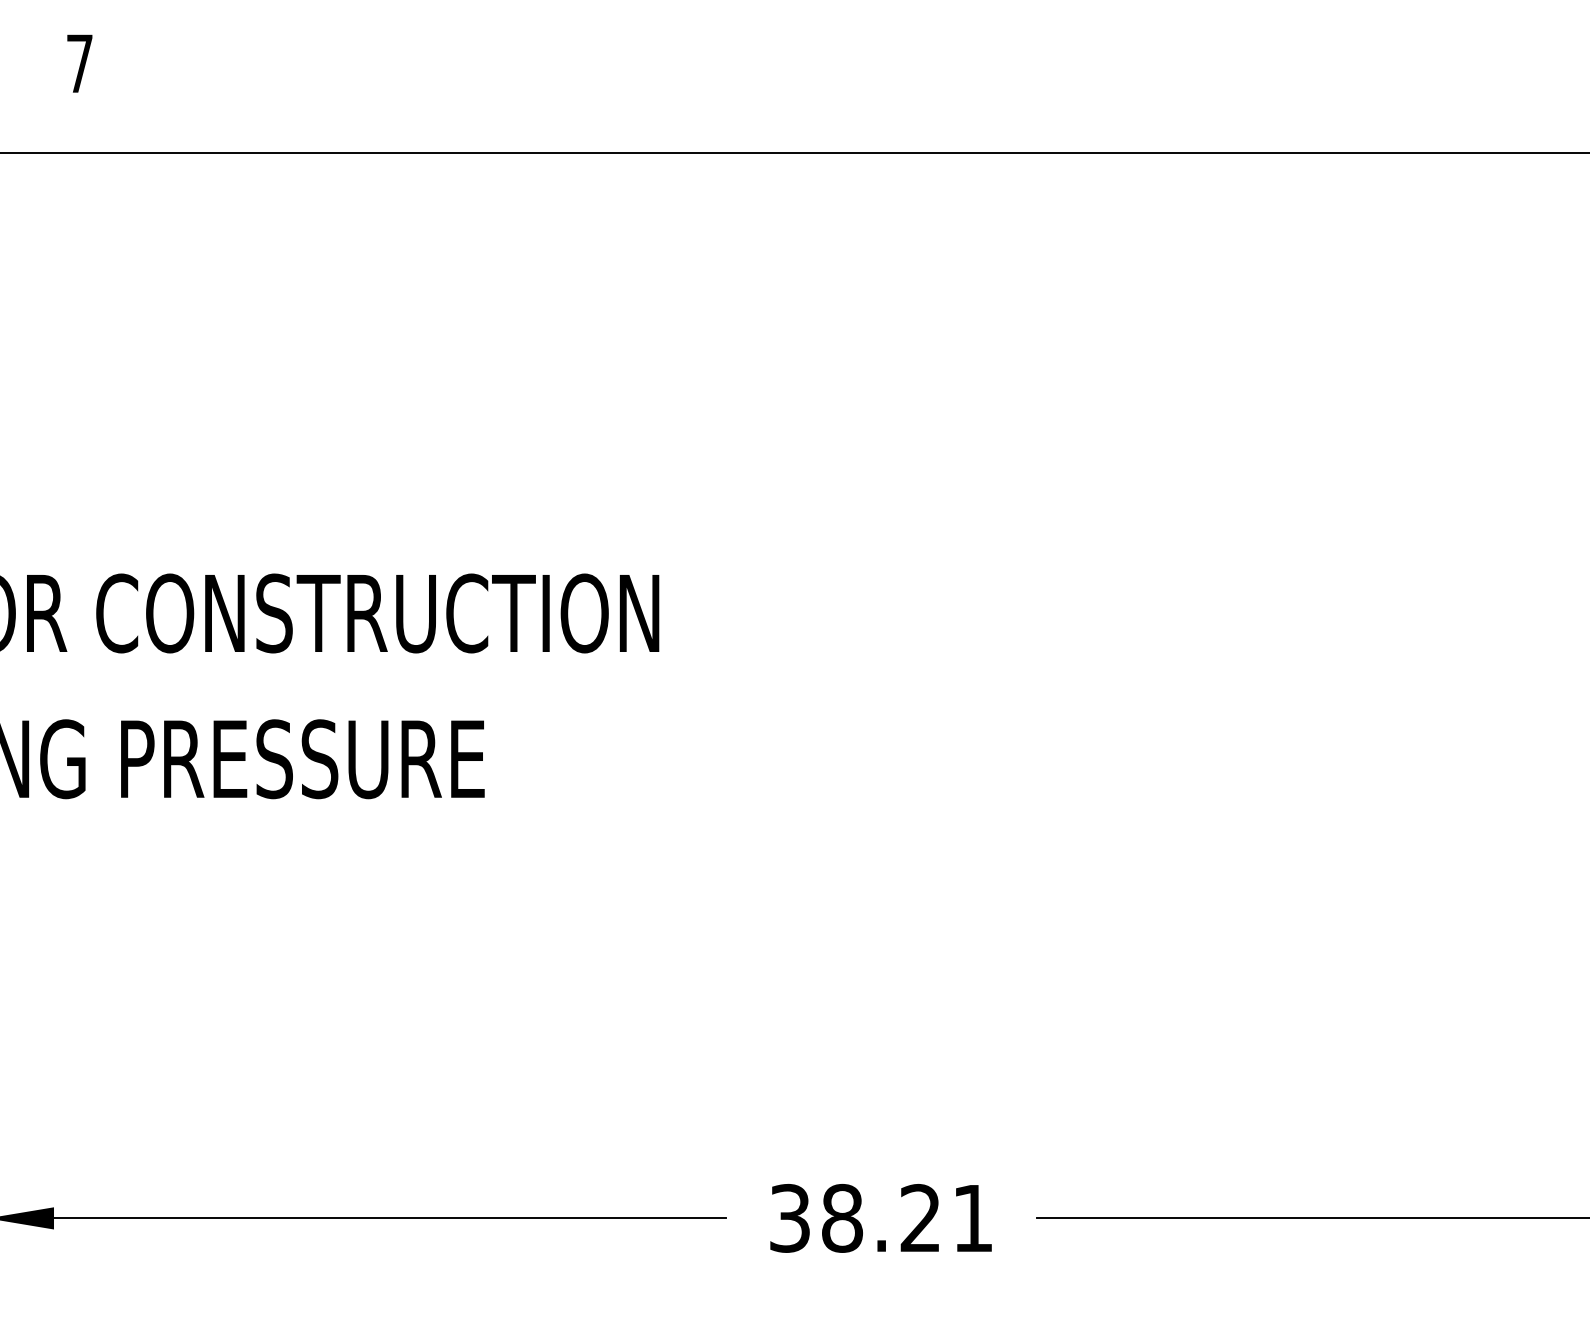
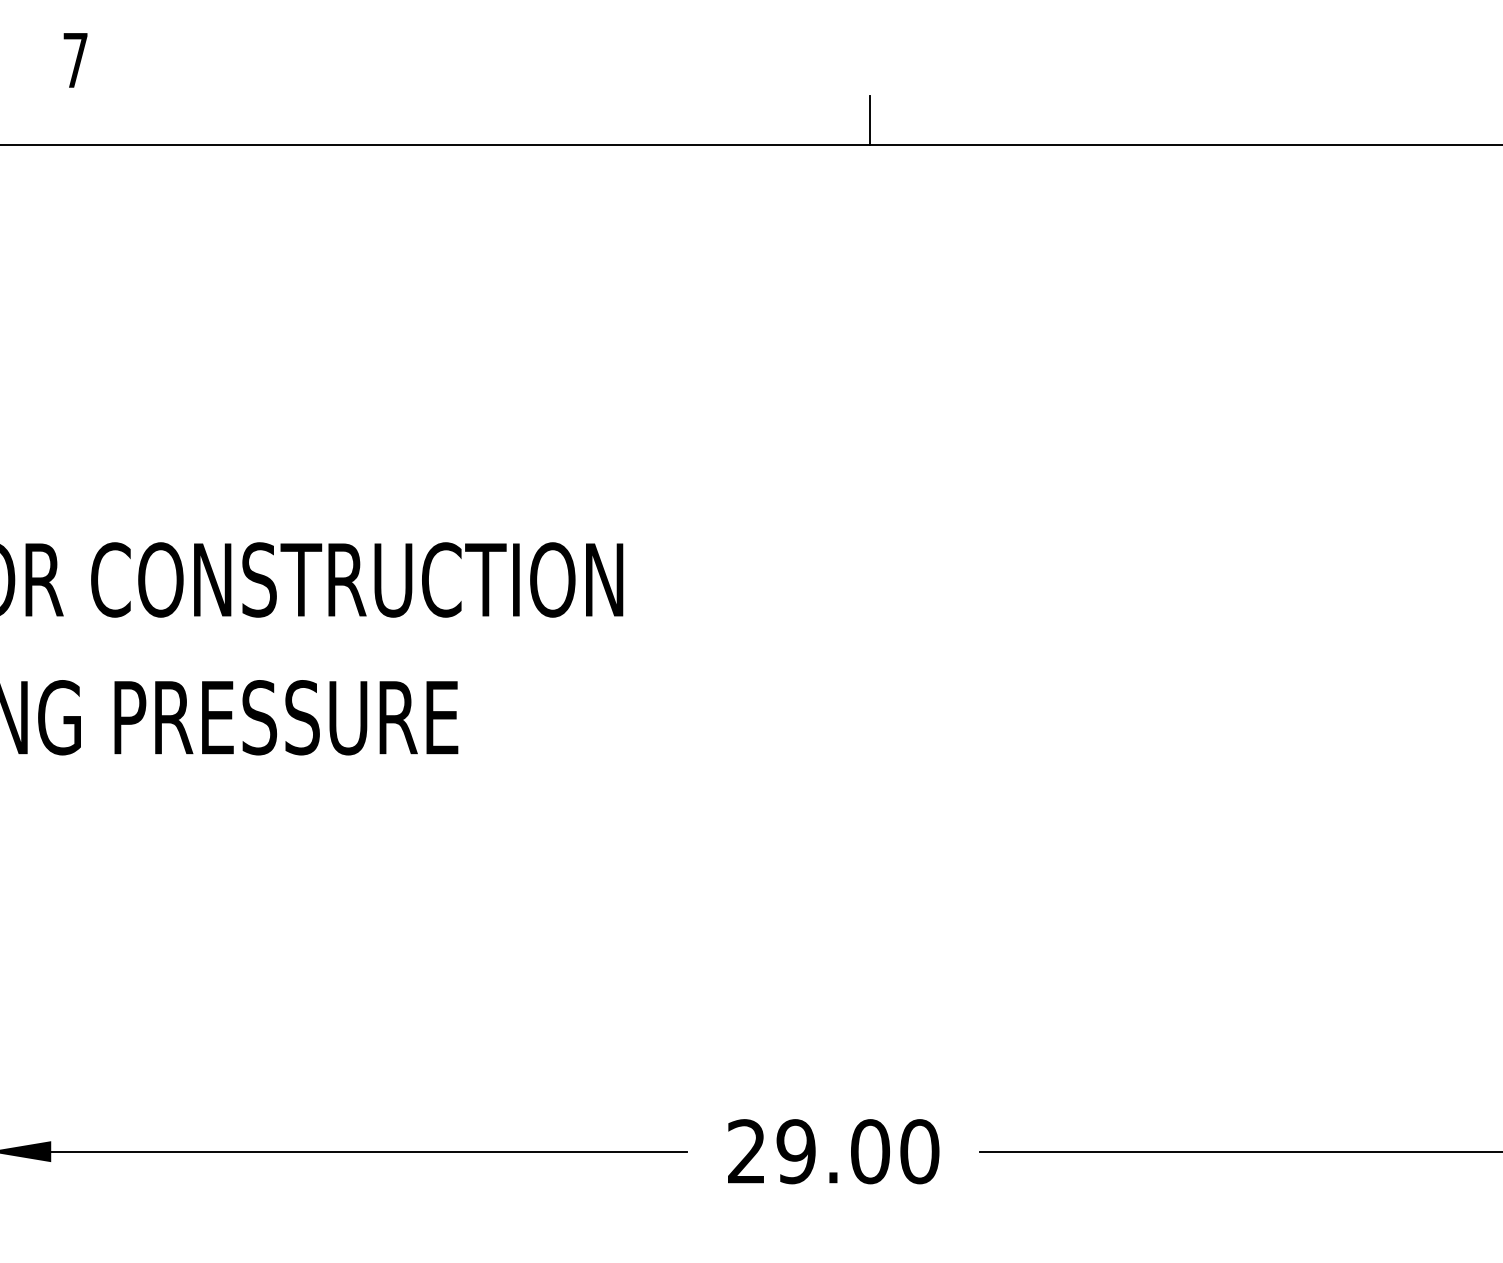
line: (920, 126) -> (870, 119), added
text: (881, 1218) -> (833, 1151), 38.21 -> 29.00

